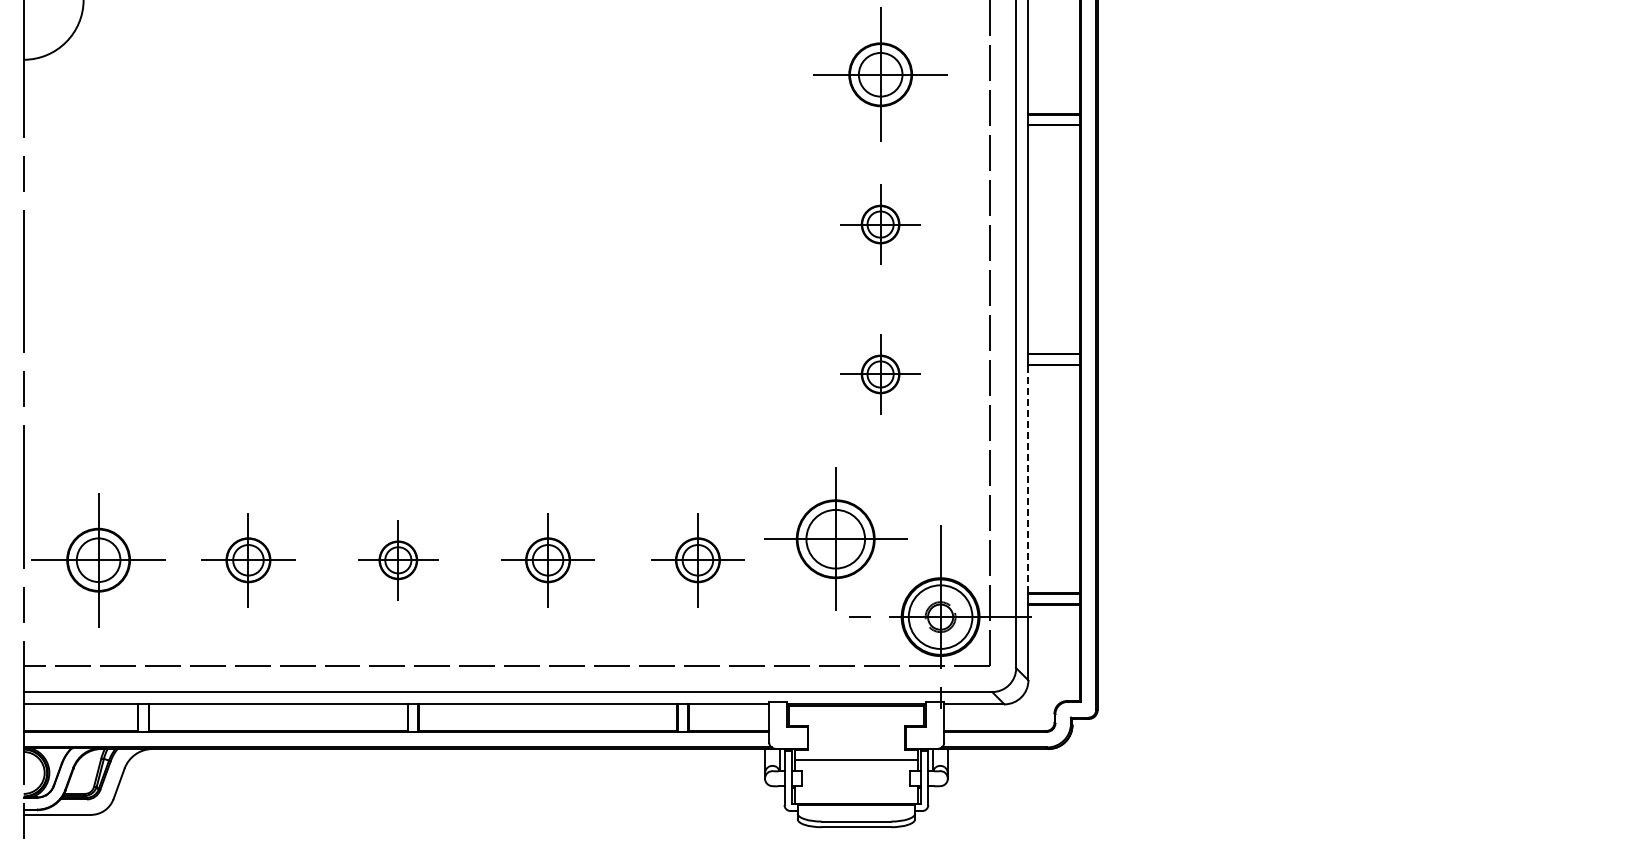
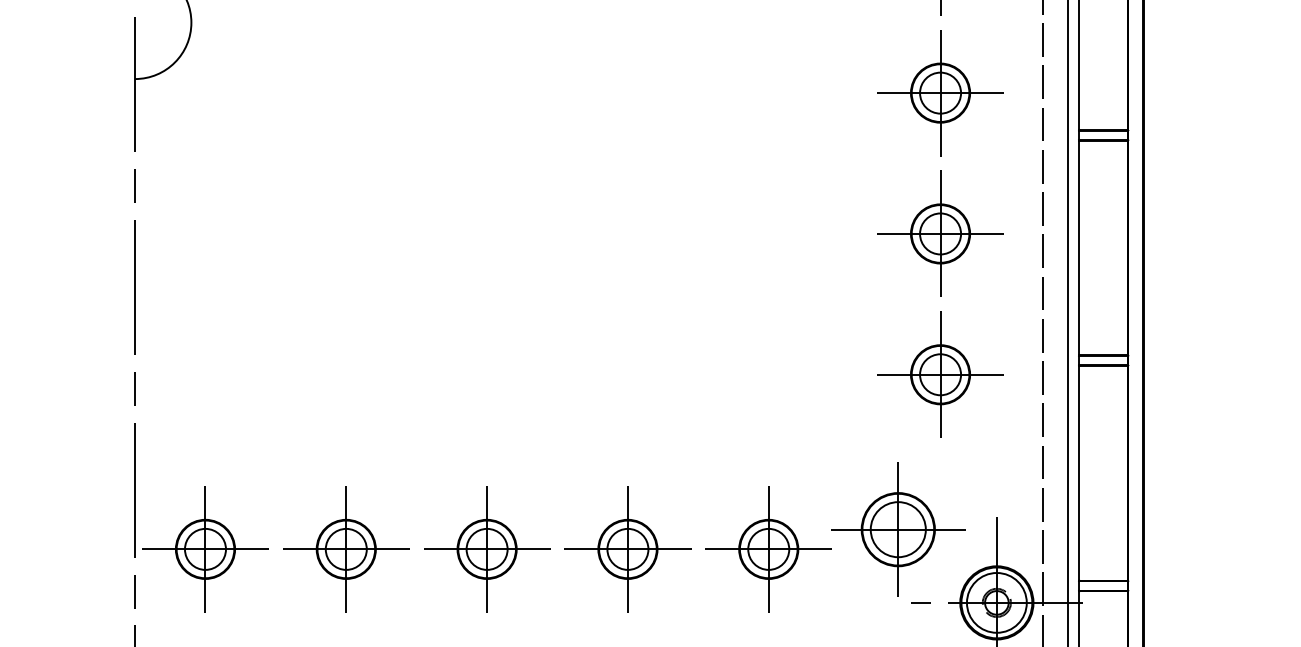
part: (880, 224) -> (940, 233), size x1.67
part: (880, 374) -> (940, 374), size x1.67
line: (1028, 478) -> (1079, 472), dashed -> solid
part: (248, 560) -> (346, 549), size x1.43
part: (398, 560) -> (487, 549), size x1.67
part: (547, 560) -> (627, 549), size x1.43
part: (697, 560) -> (768, 549), size x1.43

